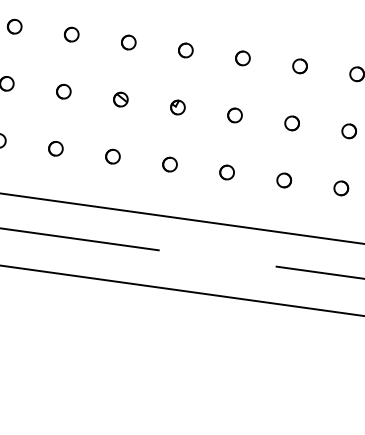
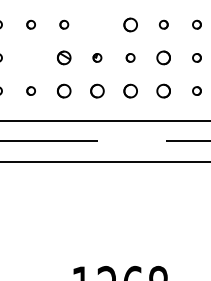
part: (186, 49) -> (97, 24), removed
part: (242, 57) -> (130, 24), size x1.6
part: (62, 90) -> (30, 57), removed
part: (121, 98) -> (64, 57), size x1.6
part: (291, 122) -> (163, 57), size x1.6
part: (113, 155) -> (64, 90), size x1.6
part: (170, 163) -> (97, 90), size x1.6
part: (227, 171) -> (130, 90), size x1.6
part: (283, 179) -> (163, 90), size x1.6

